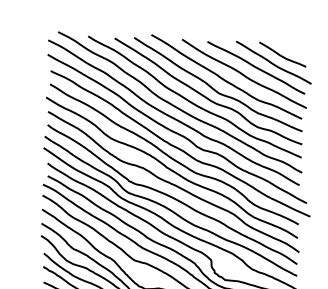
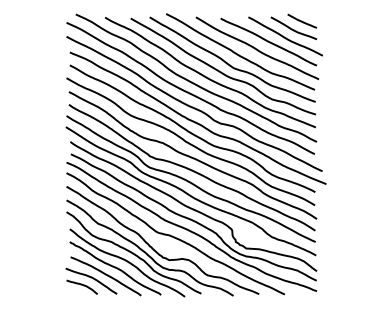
line: (290, 46) -> (301, 20), added

